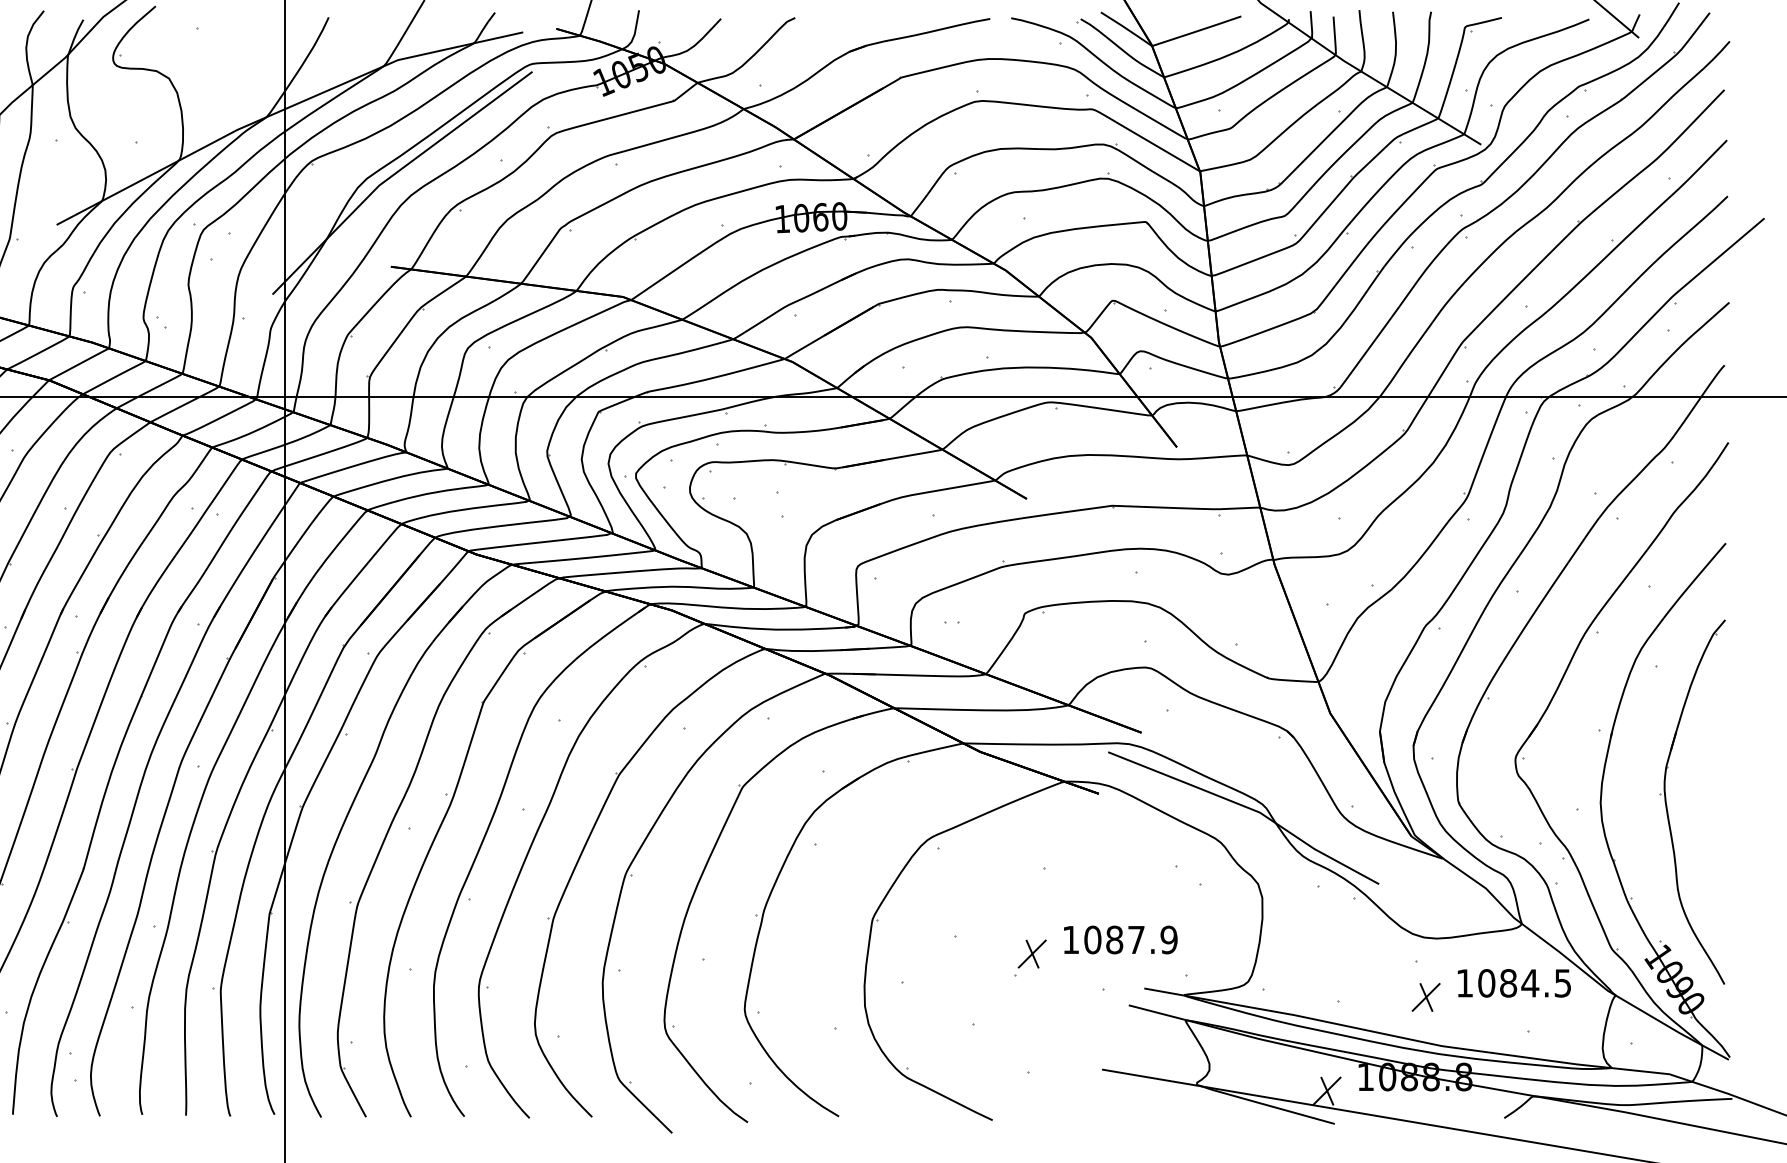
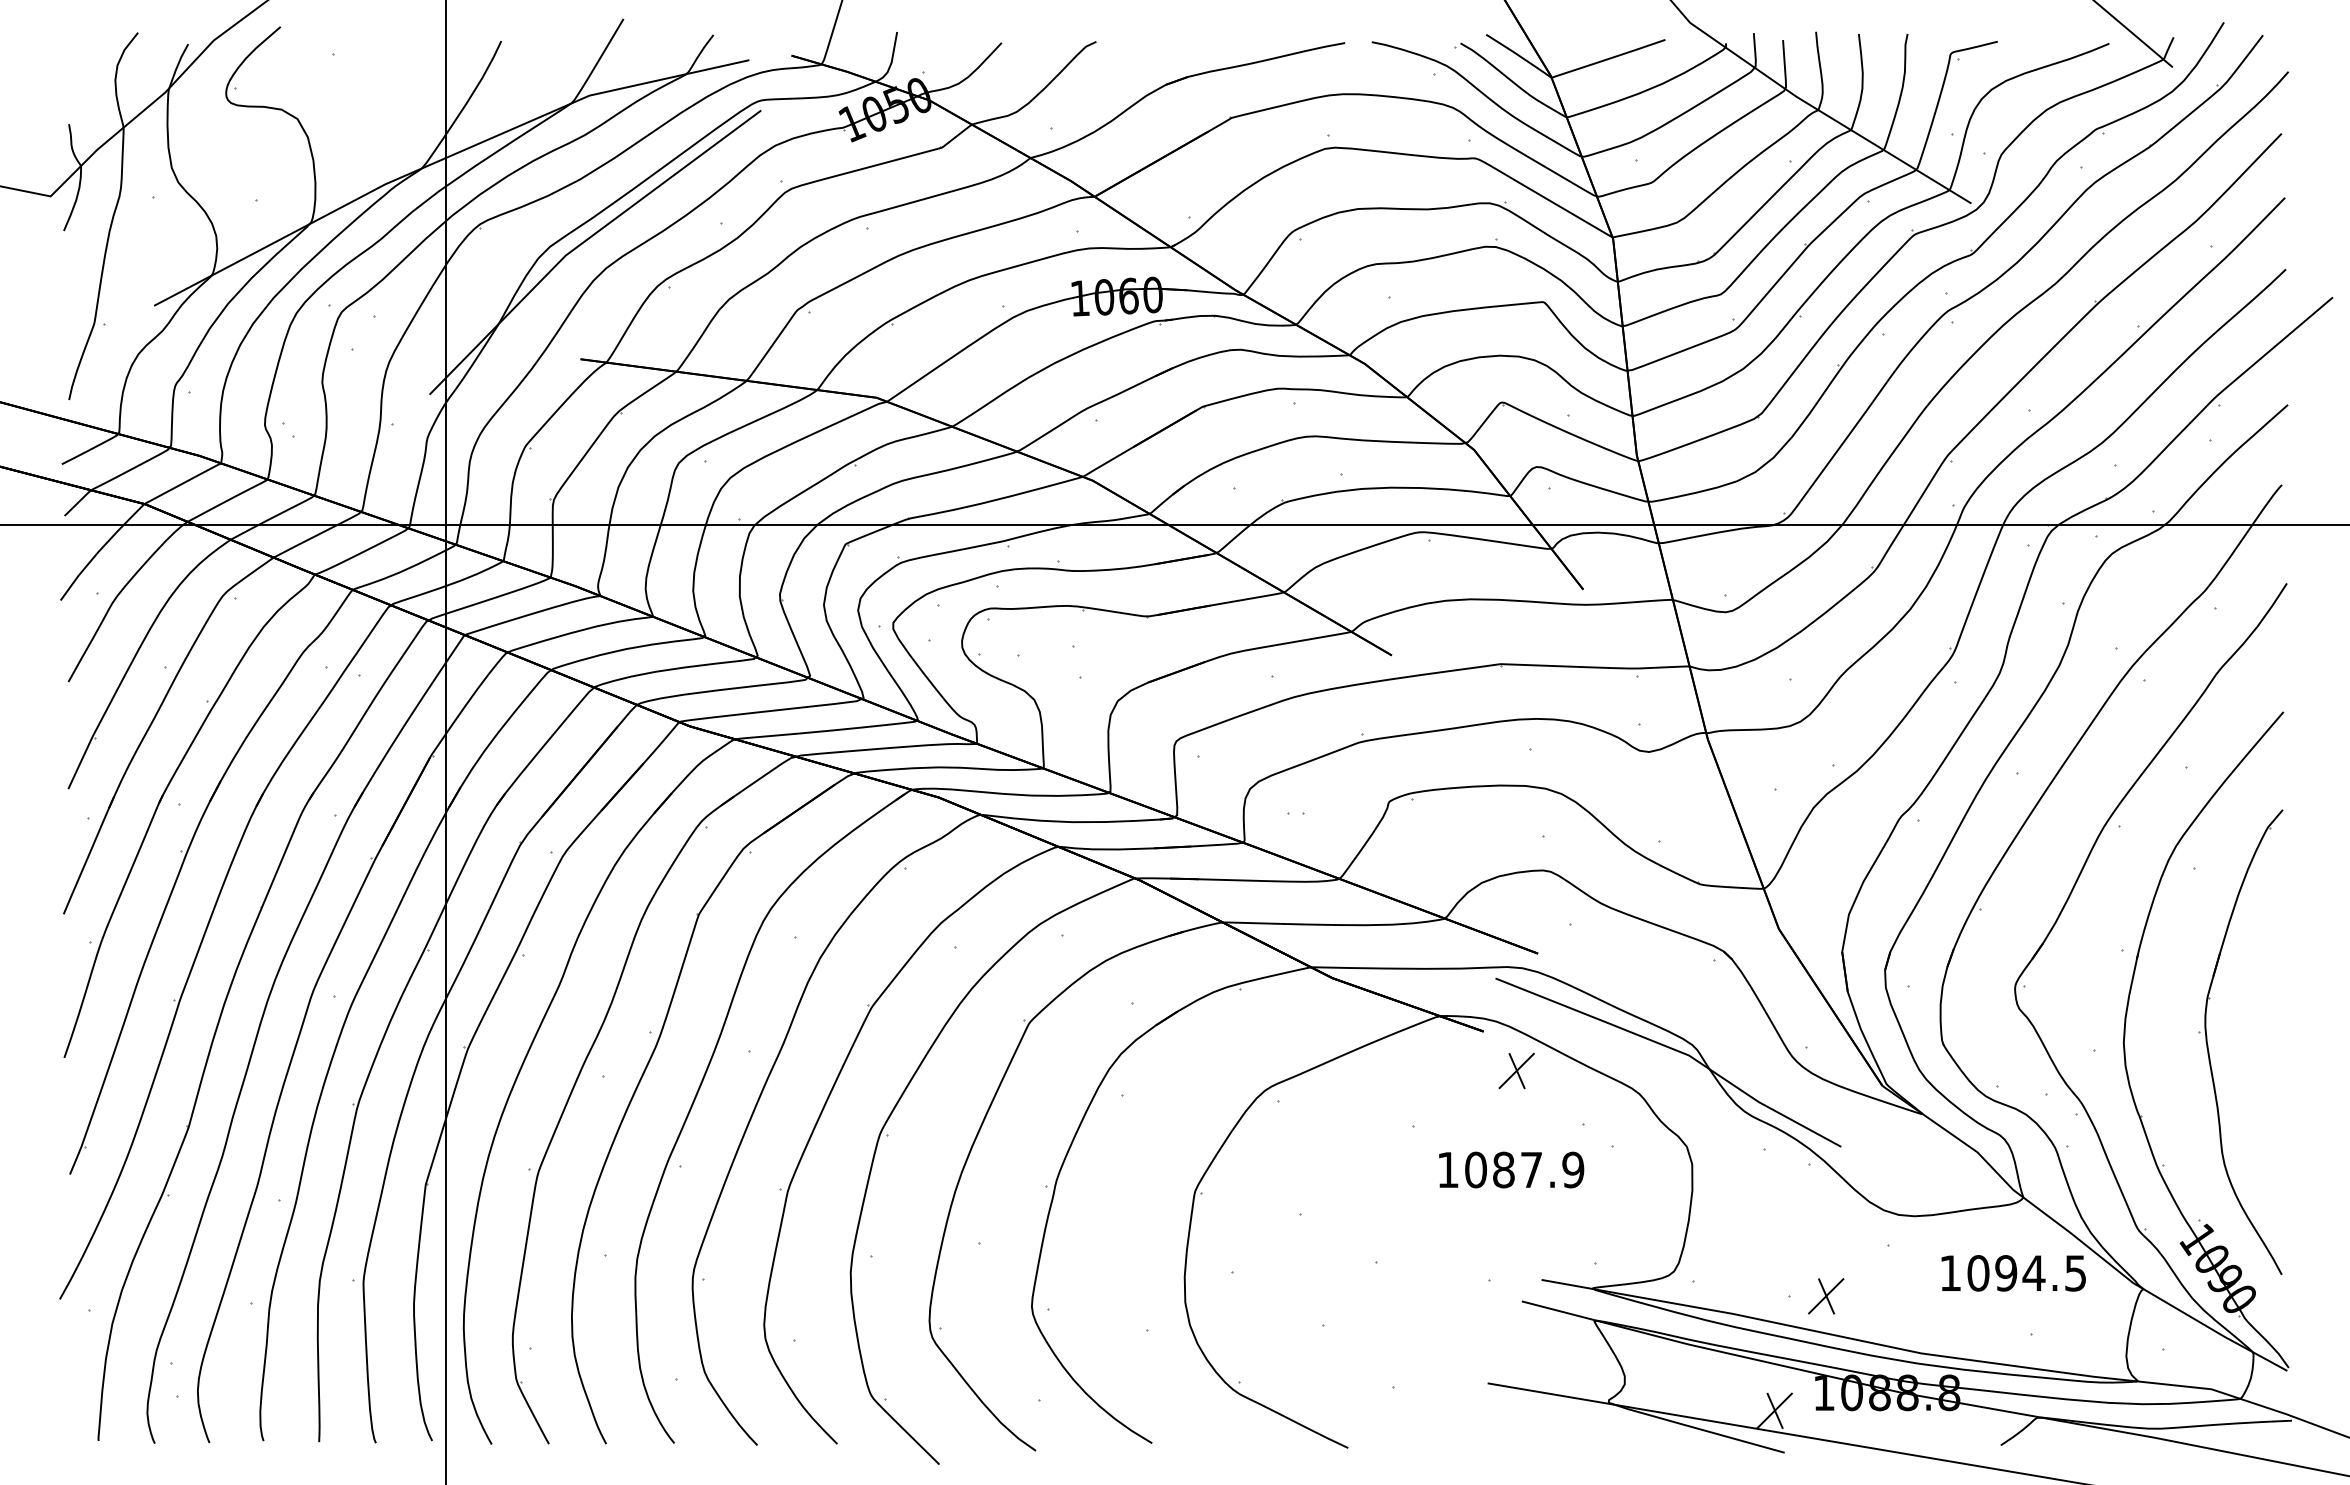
text: (1120, 939) -> (1511, 1169), moved
part: (1032, 953) -> (1516, 1070), moved
text: (1508, 983) -> (2006, 1273), 1084.5 -> 1094.5
part: (1426, 997) -> (1826, 1296), moved

